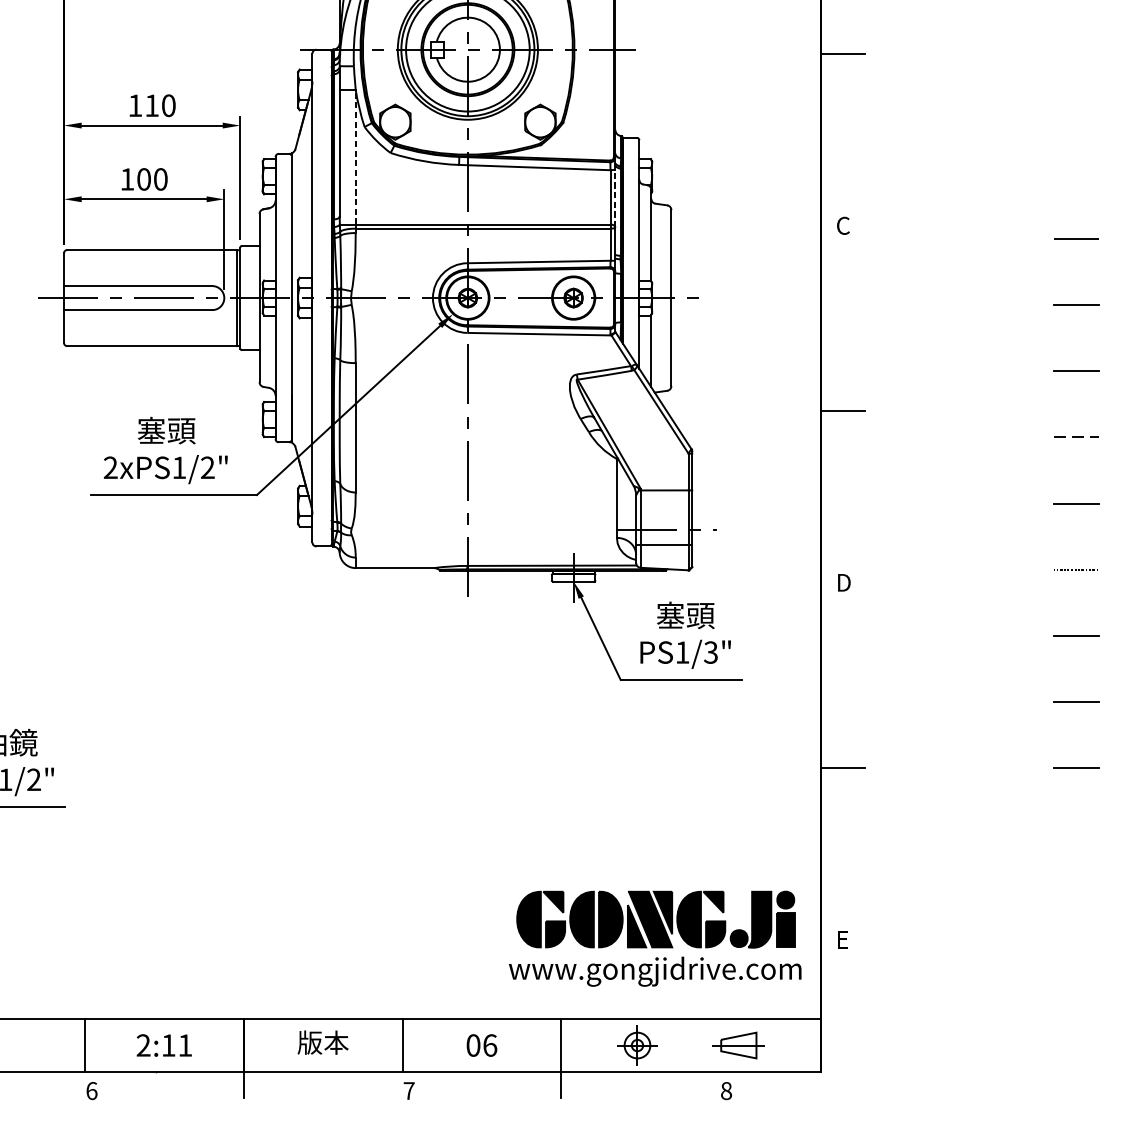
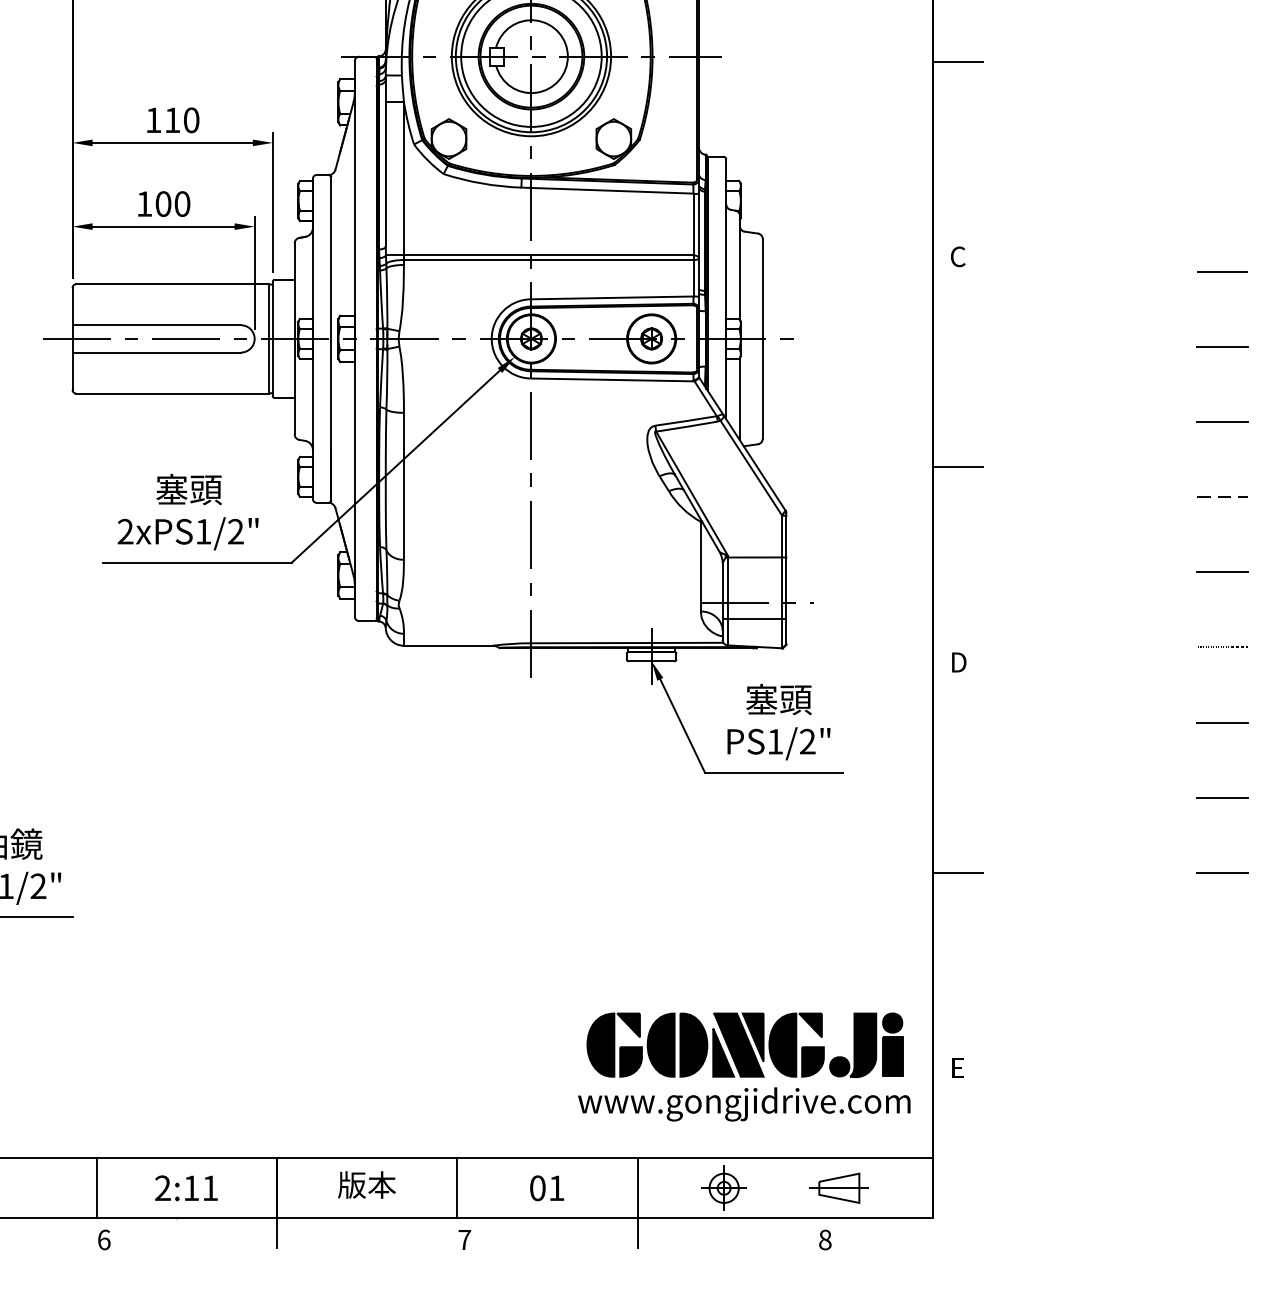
line: (355, 156) -> (403, 178), dashed -> solid
line: (614, 198) -> (698, 225), dashed -> solid
text: (710, 652) -> (807, 741), PS1/3" -> PS1/2"
text: (489, 1045) -> (556, 1188), 06 -> 01

